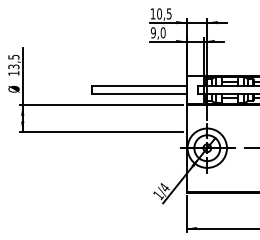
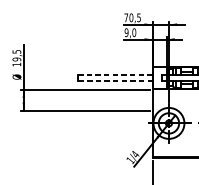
text: (152, 13) -> (125, 17), 10,5 -> 70,5
text: (13, 66) -> (16, 59), 13,5 -> 19,5
line: (138, 86) -> (114, 74), solid -> dashed
line: (139, 93) -> (115, 80), solid -> dashed

